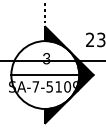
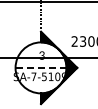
line: (45, 74) -> (41, 67), solid -> dashed

